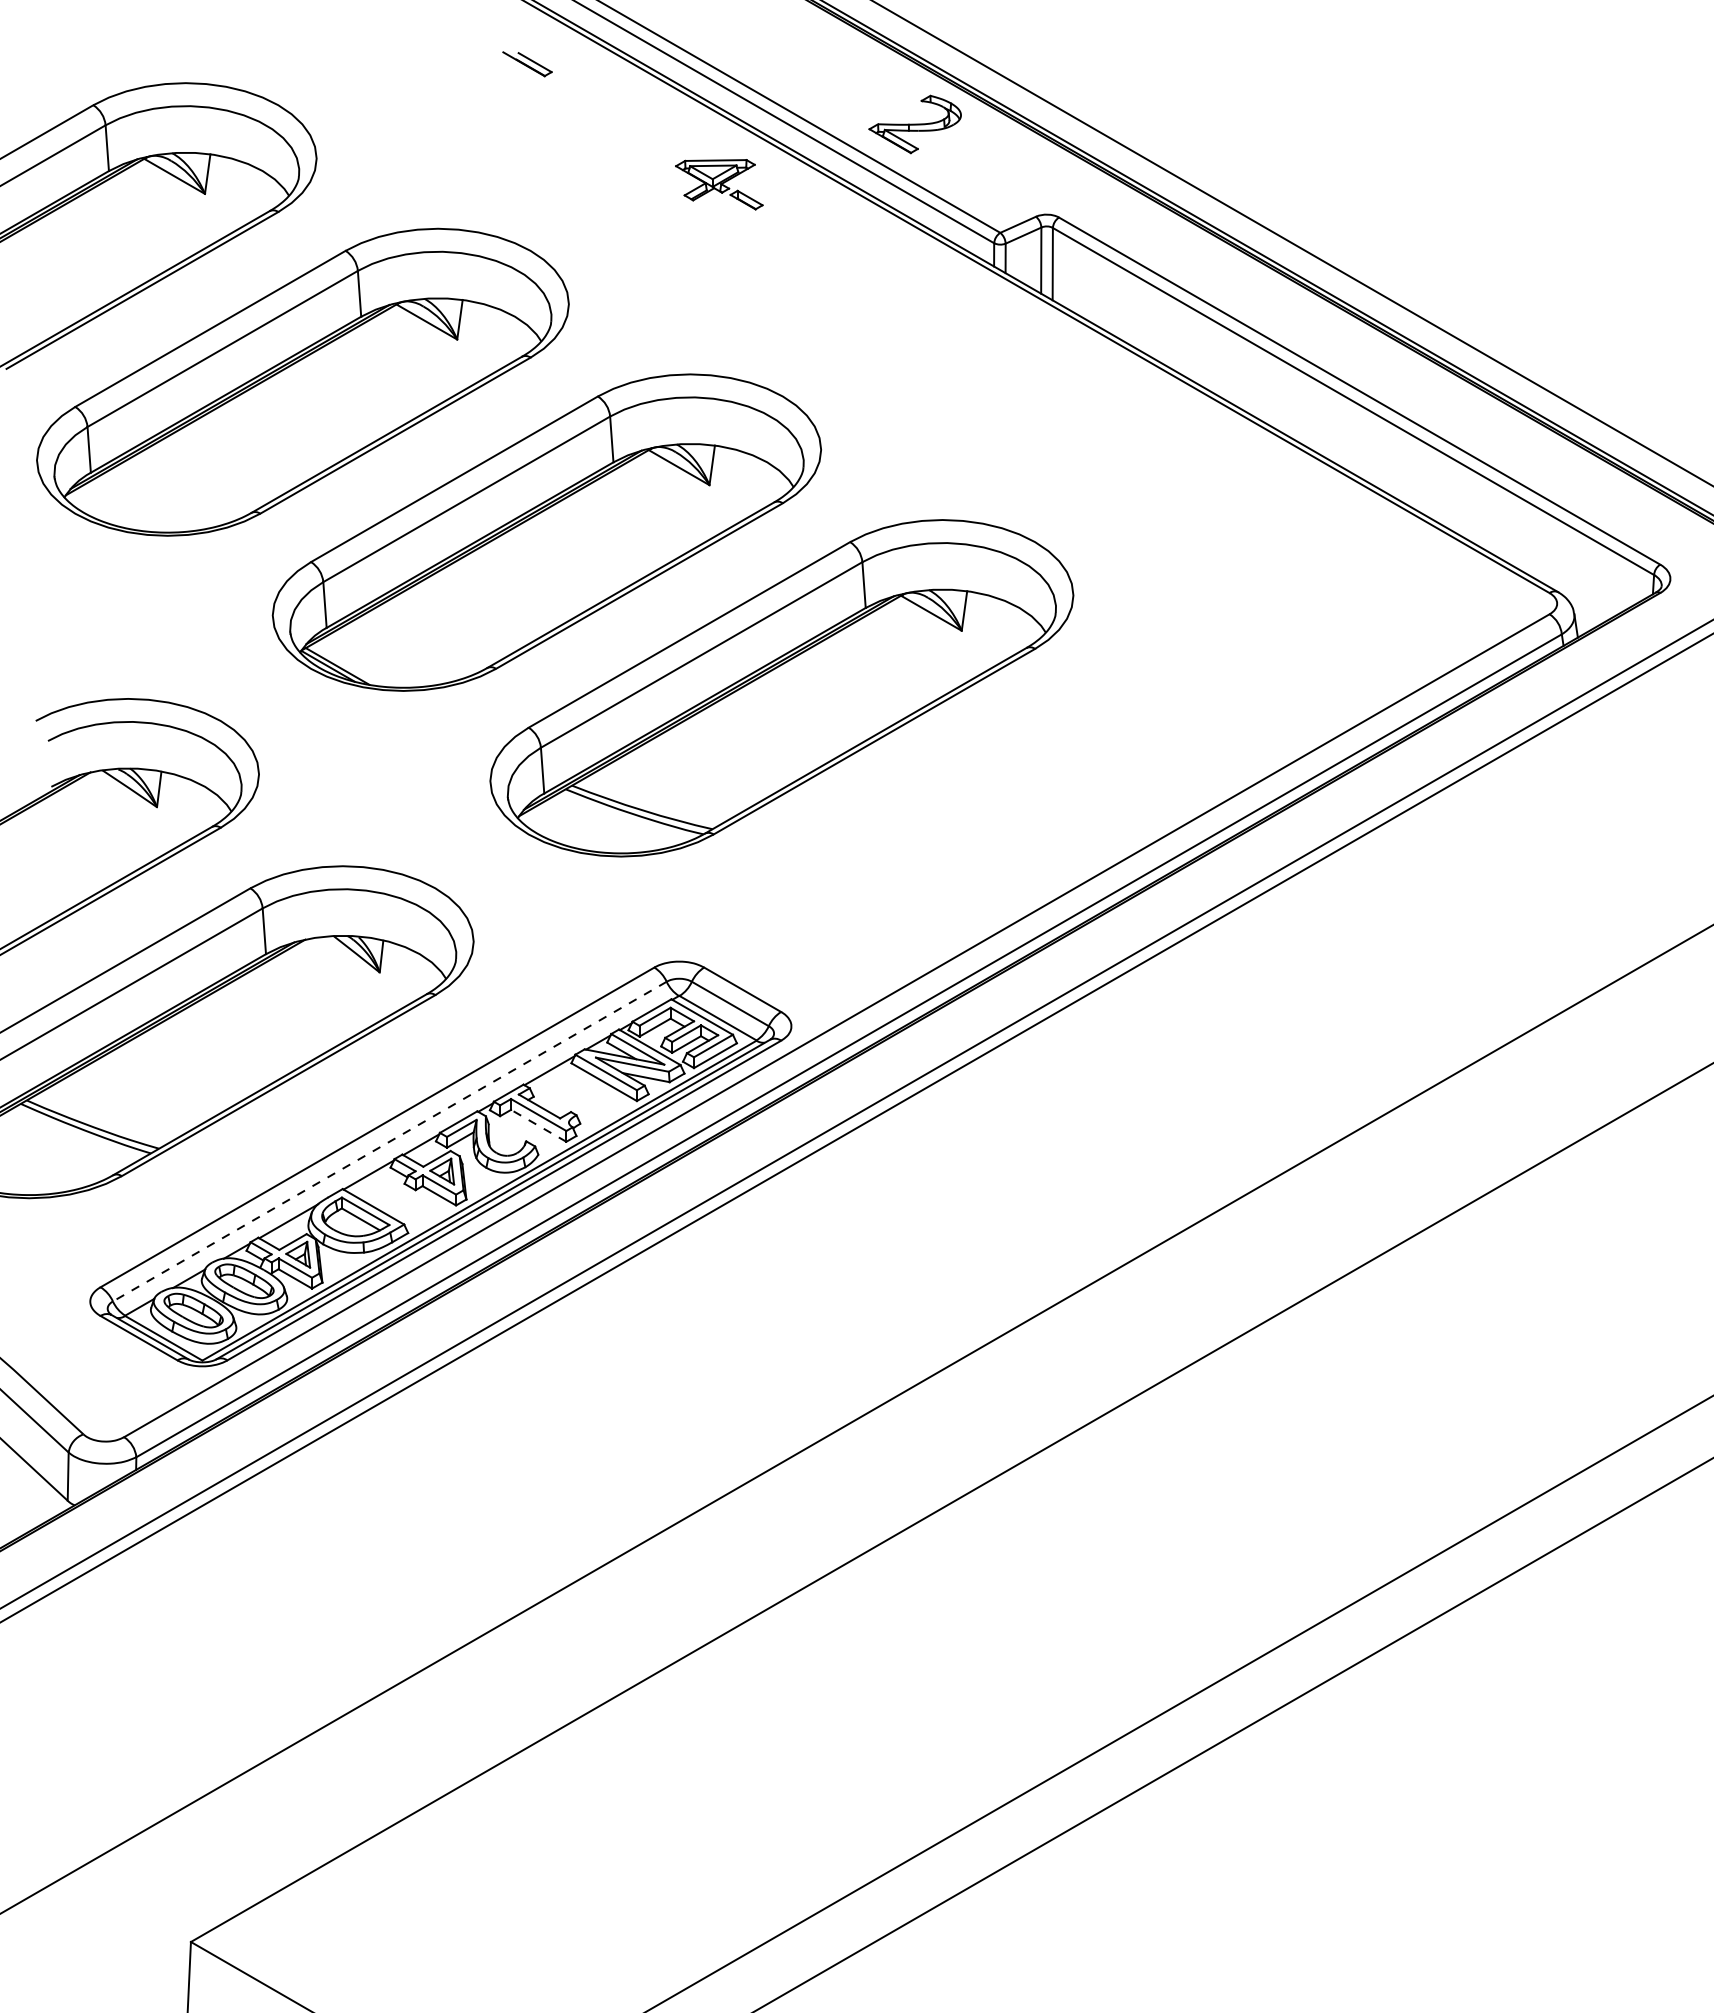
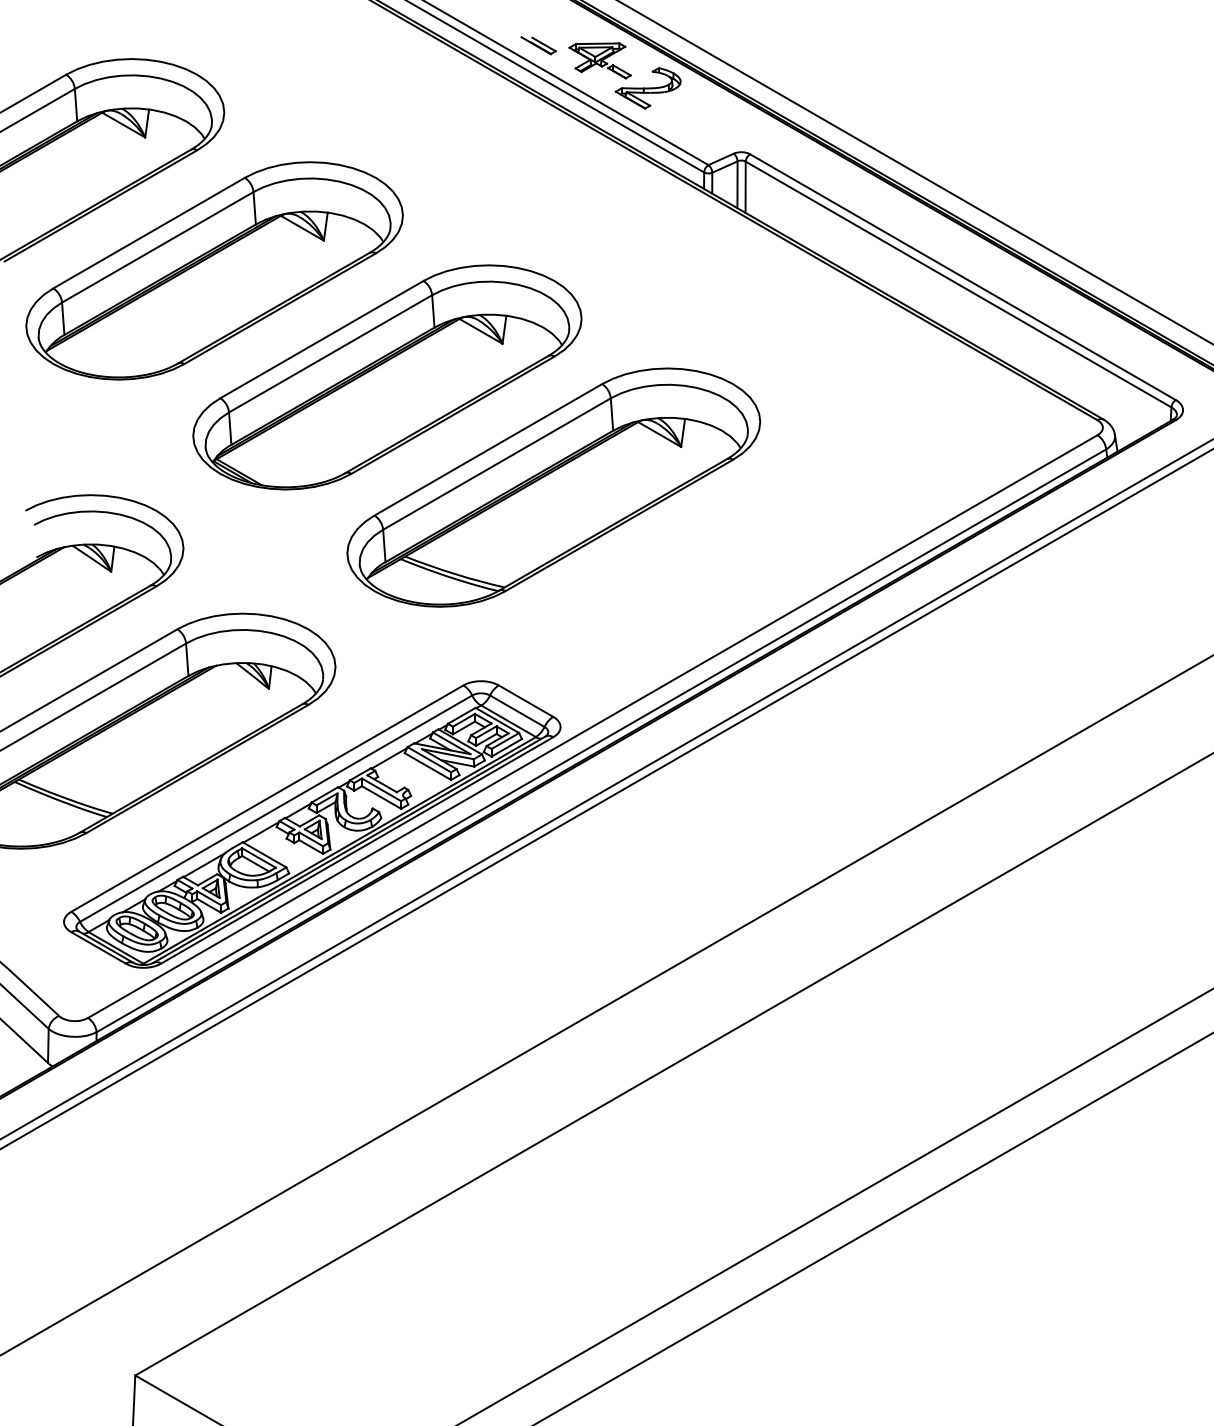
part: (527, 64) -> (538, 45), moved
part: (719, 184) -> (600, 60), moved
line: (538, 1125) -> (381, 797), dashed -> solid
line: (389, 1141) -> (275, 808), dashed -> solid

